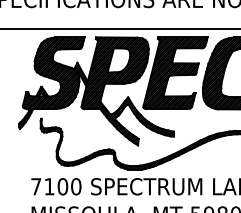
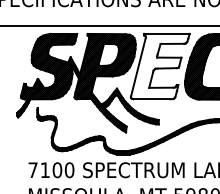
hatch: (175, 73) -> (160, 66), removed

